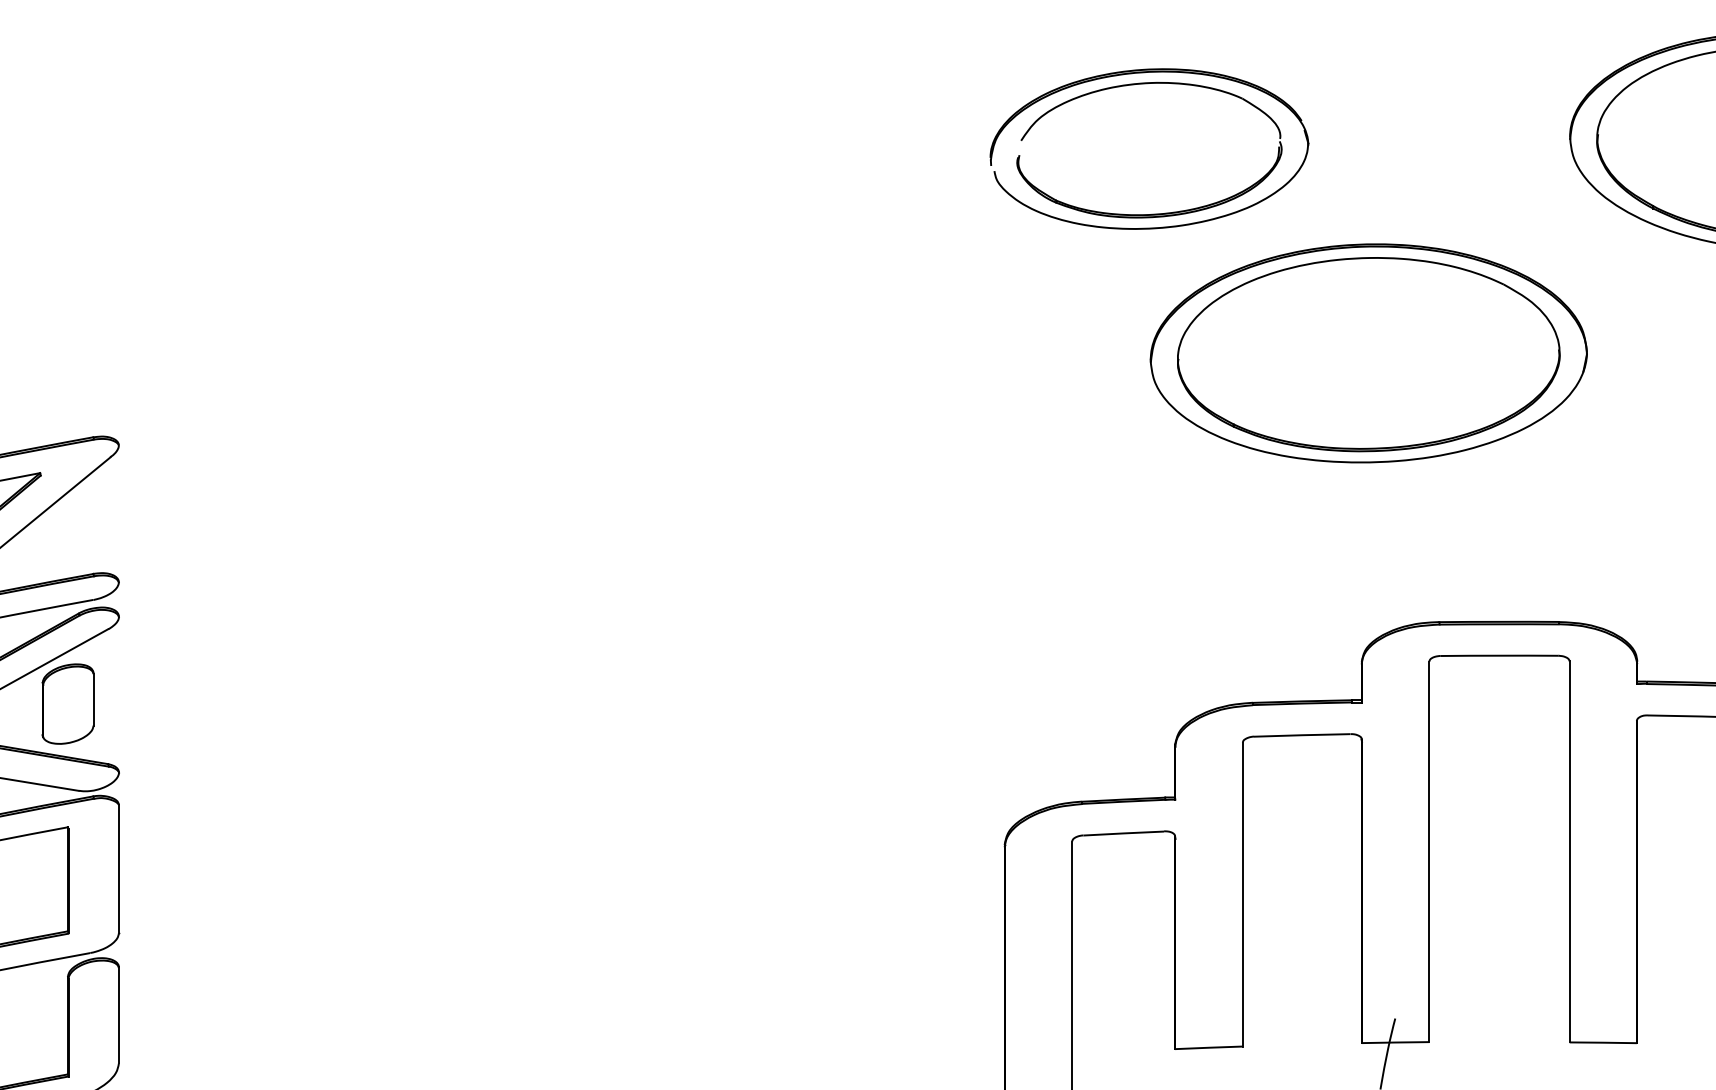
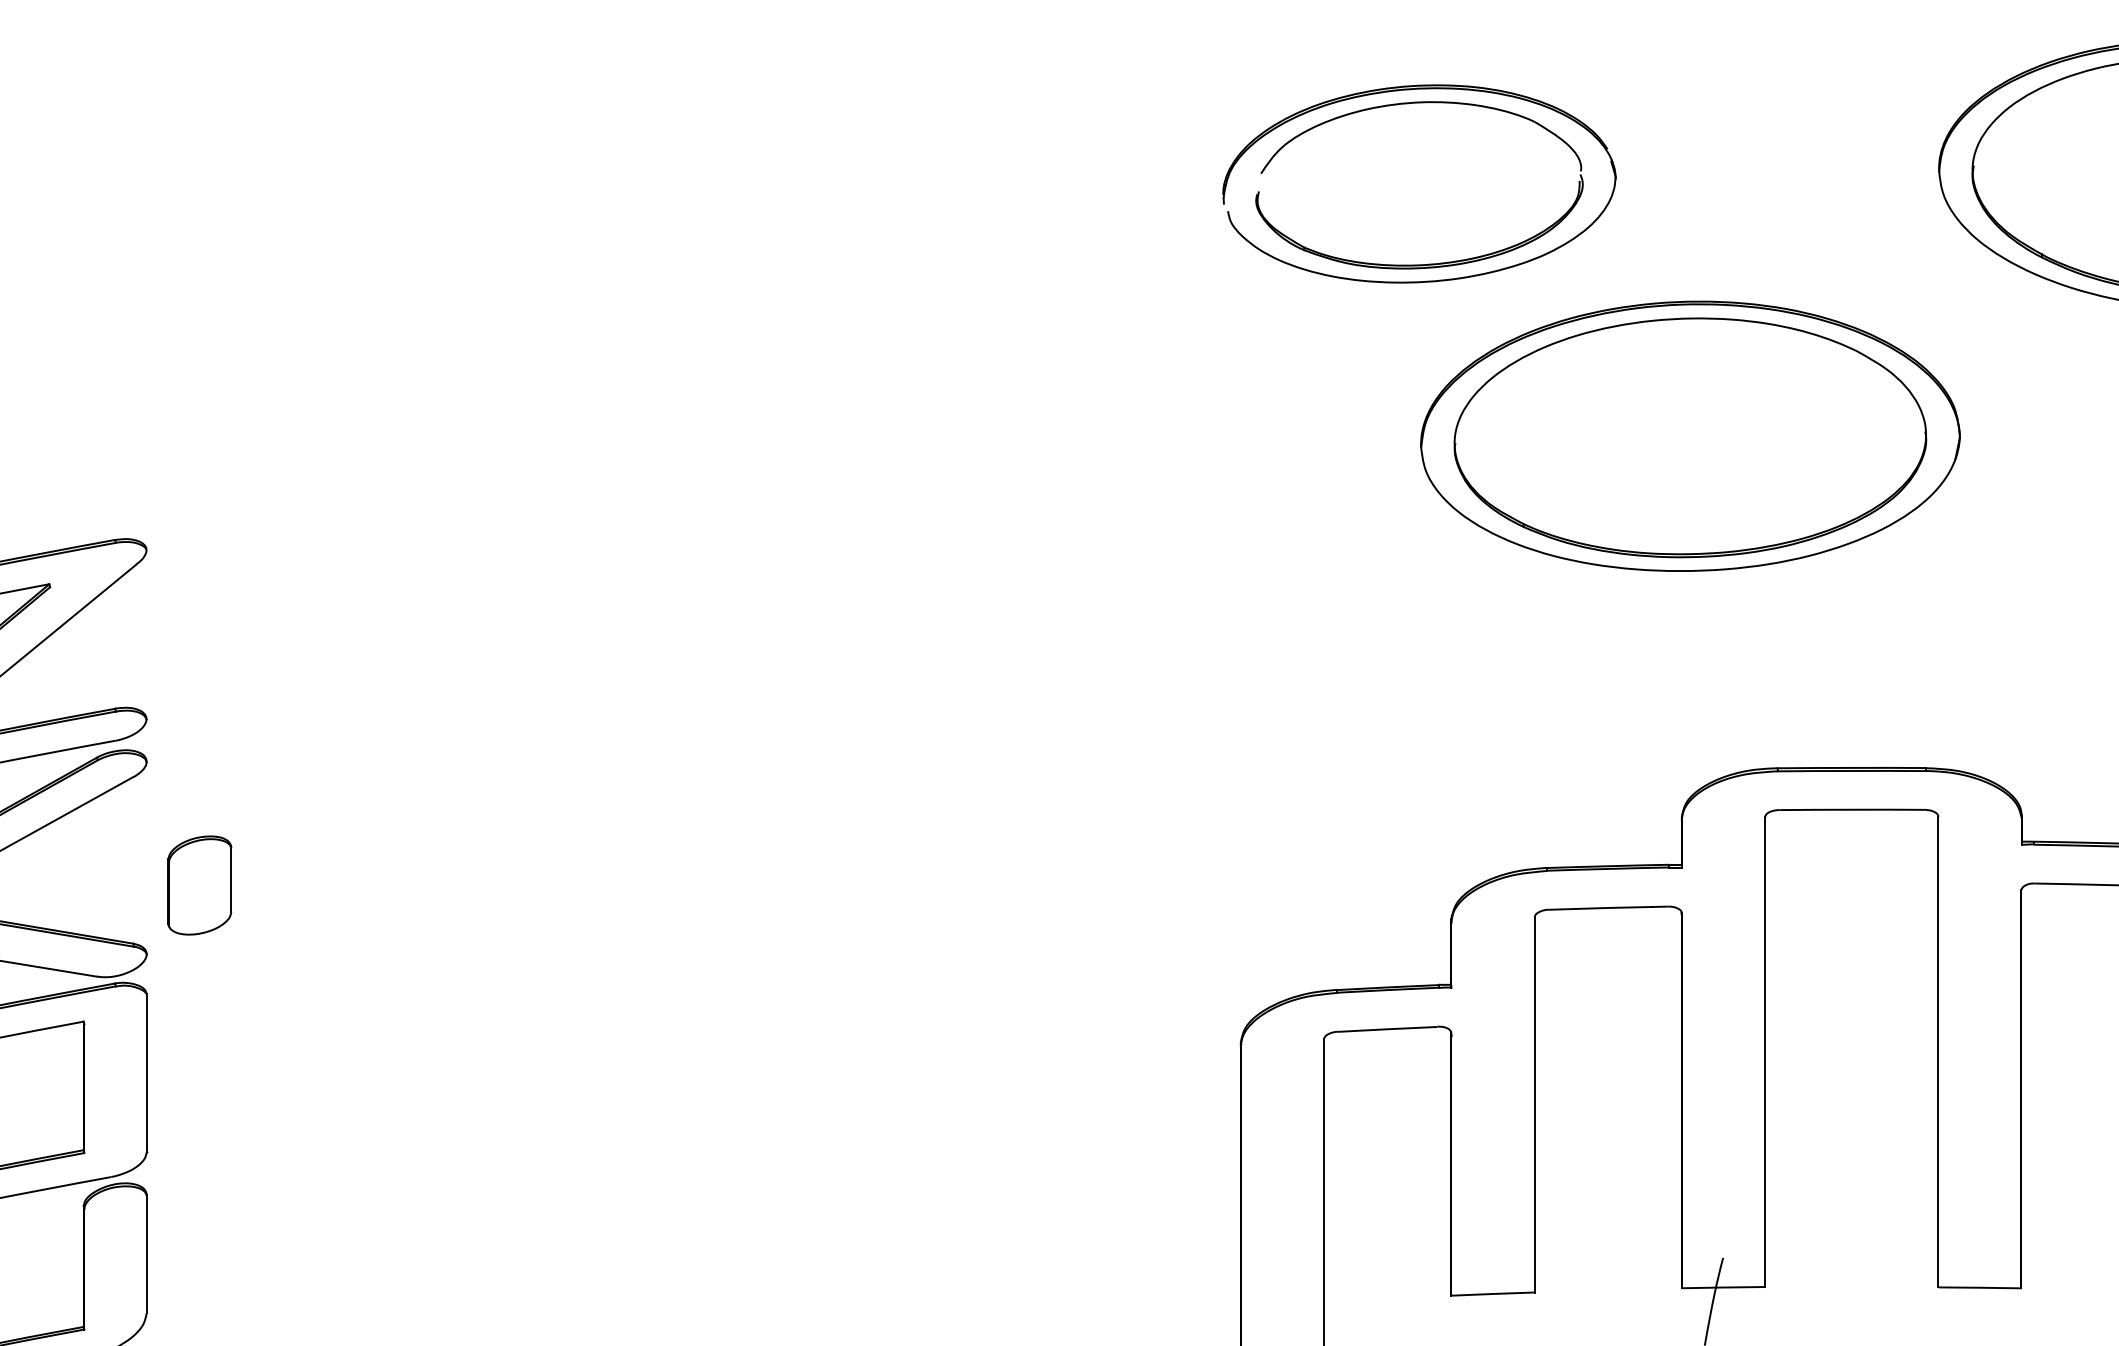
part: (67, 704) -> (199, 885), moved

